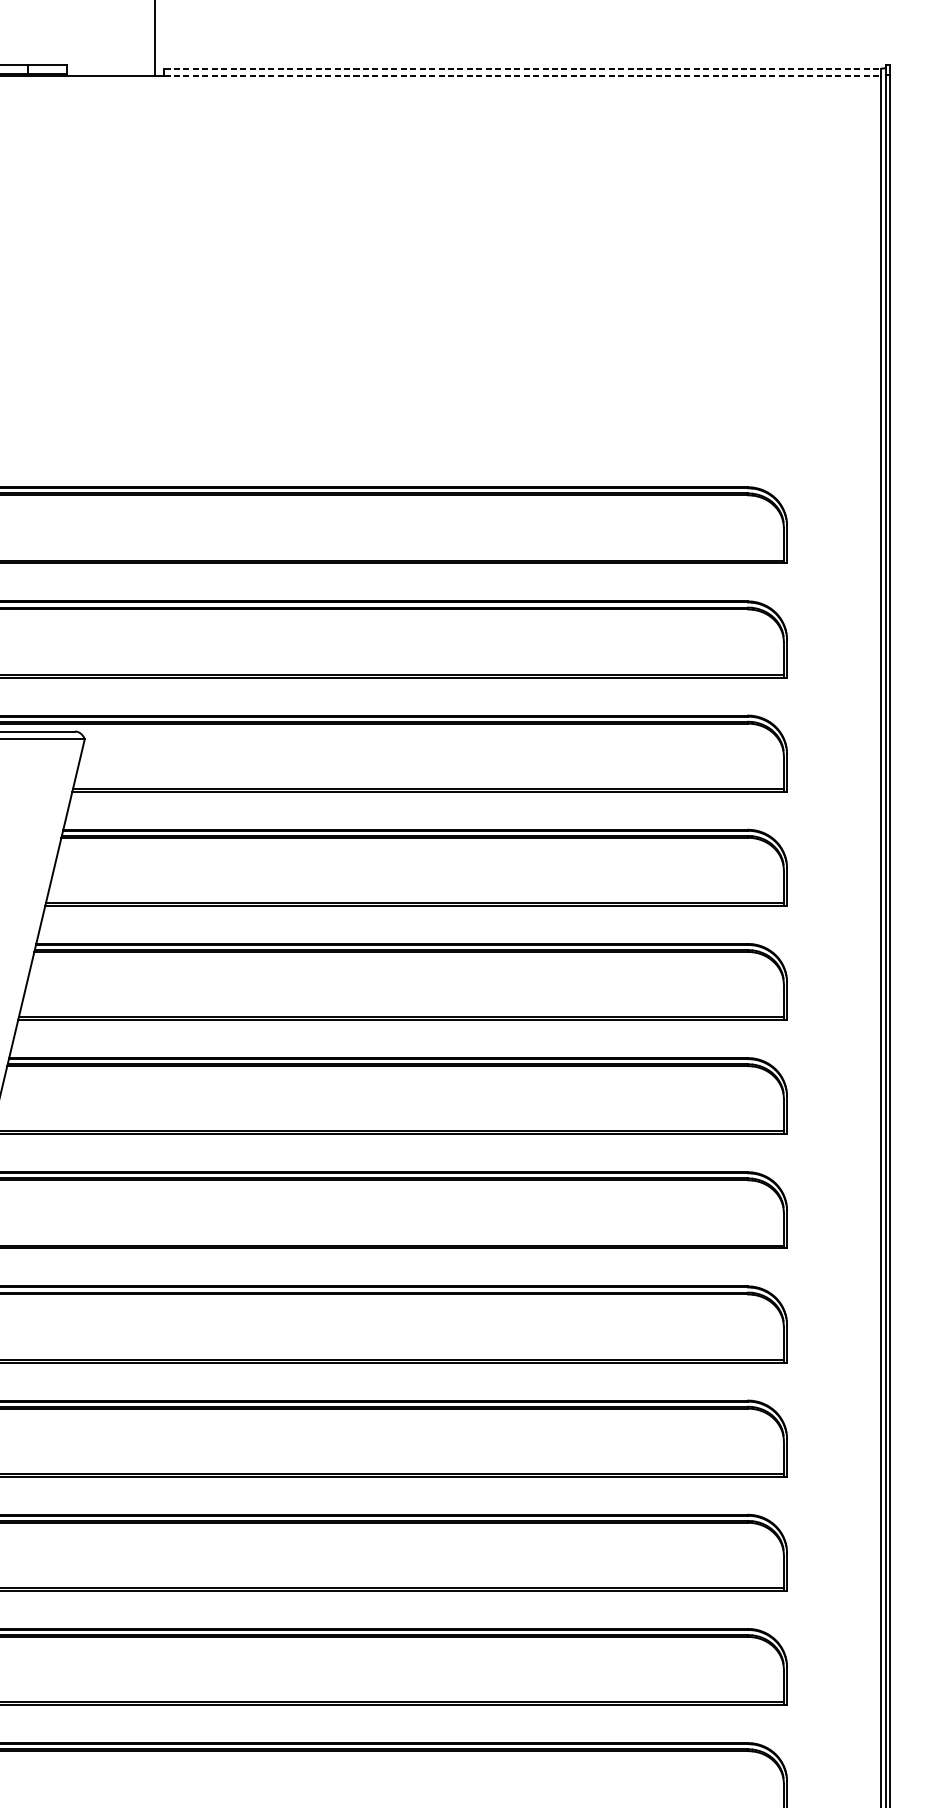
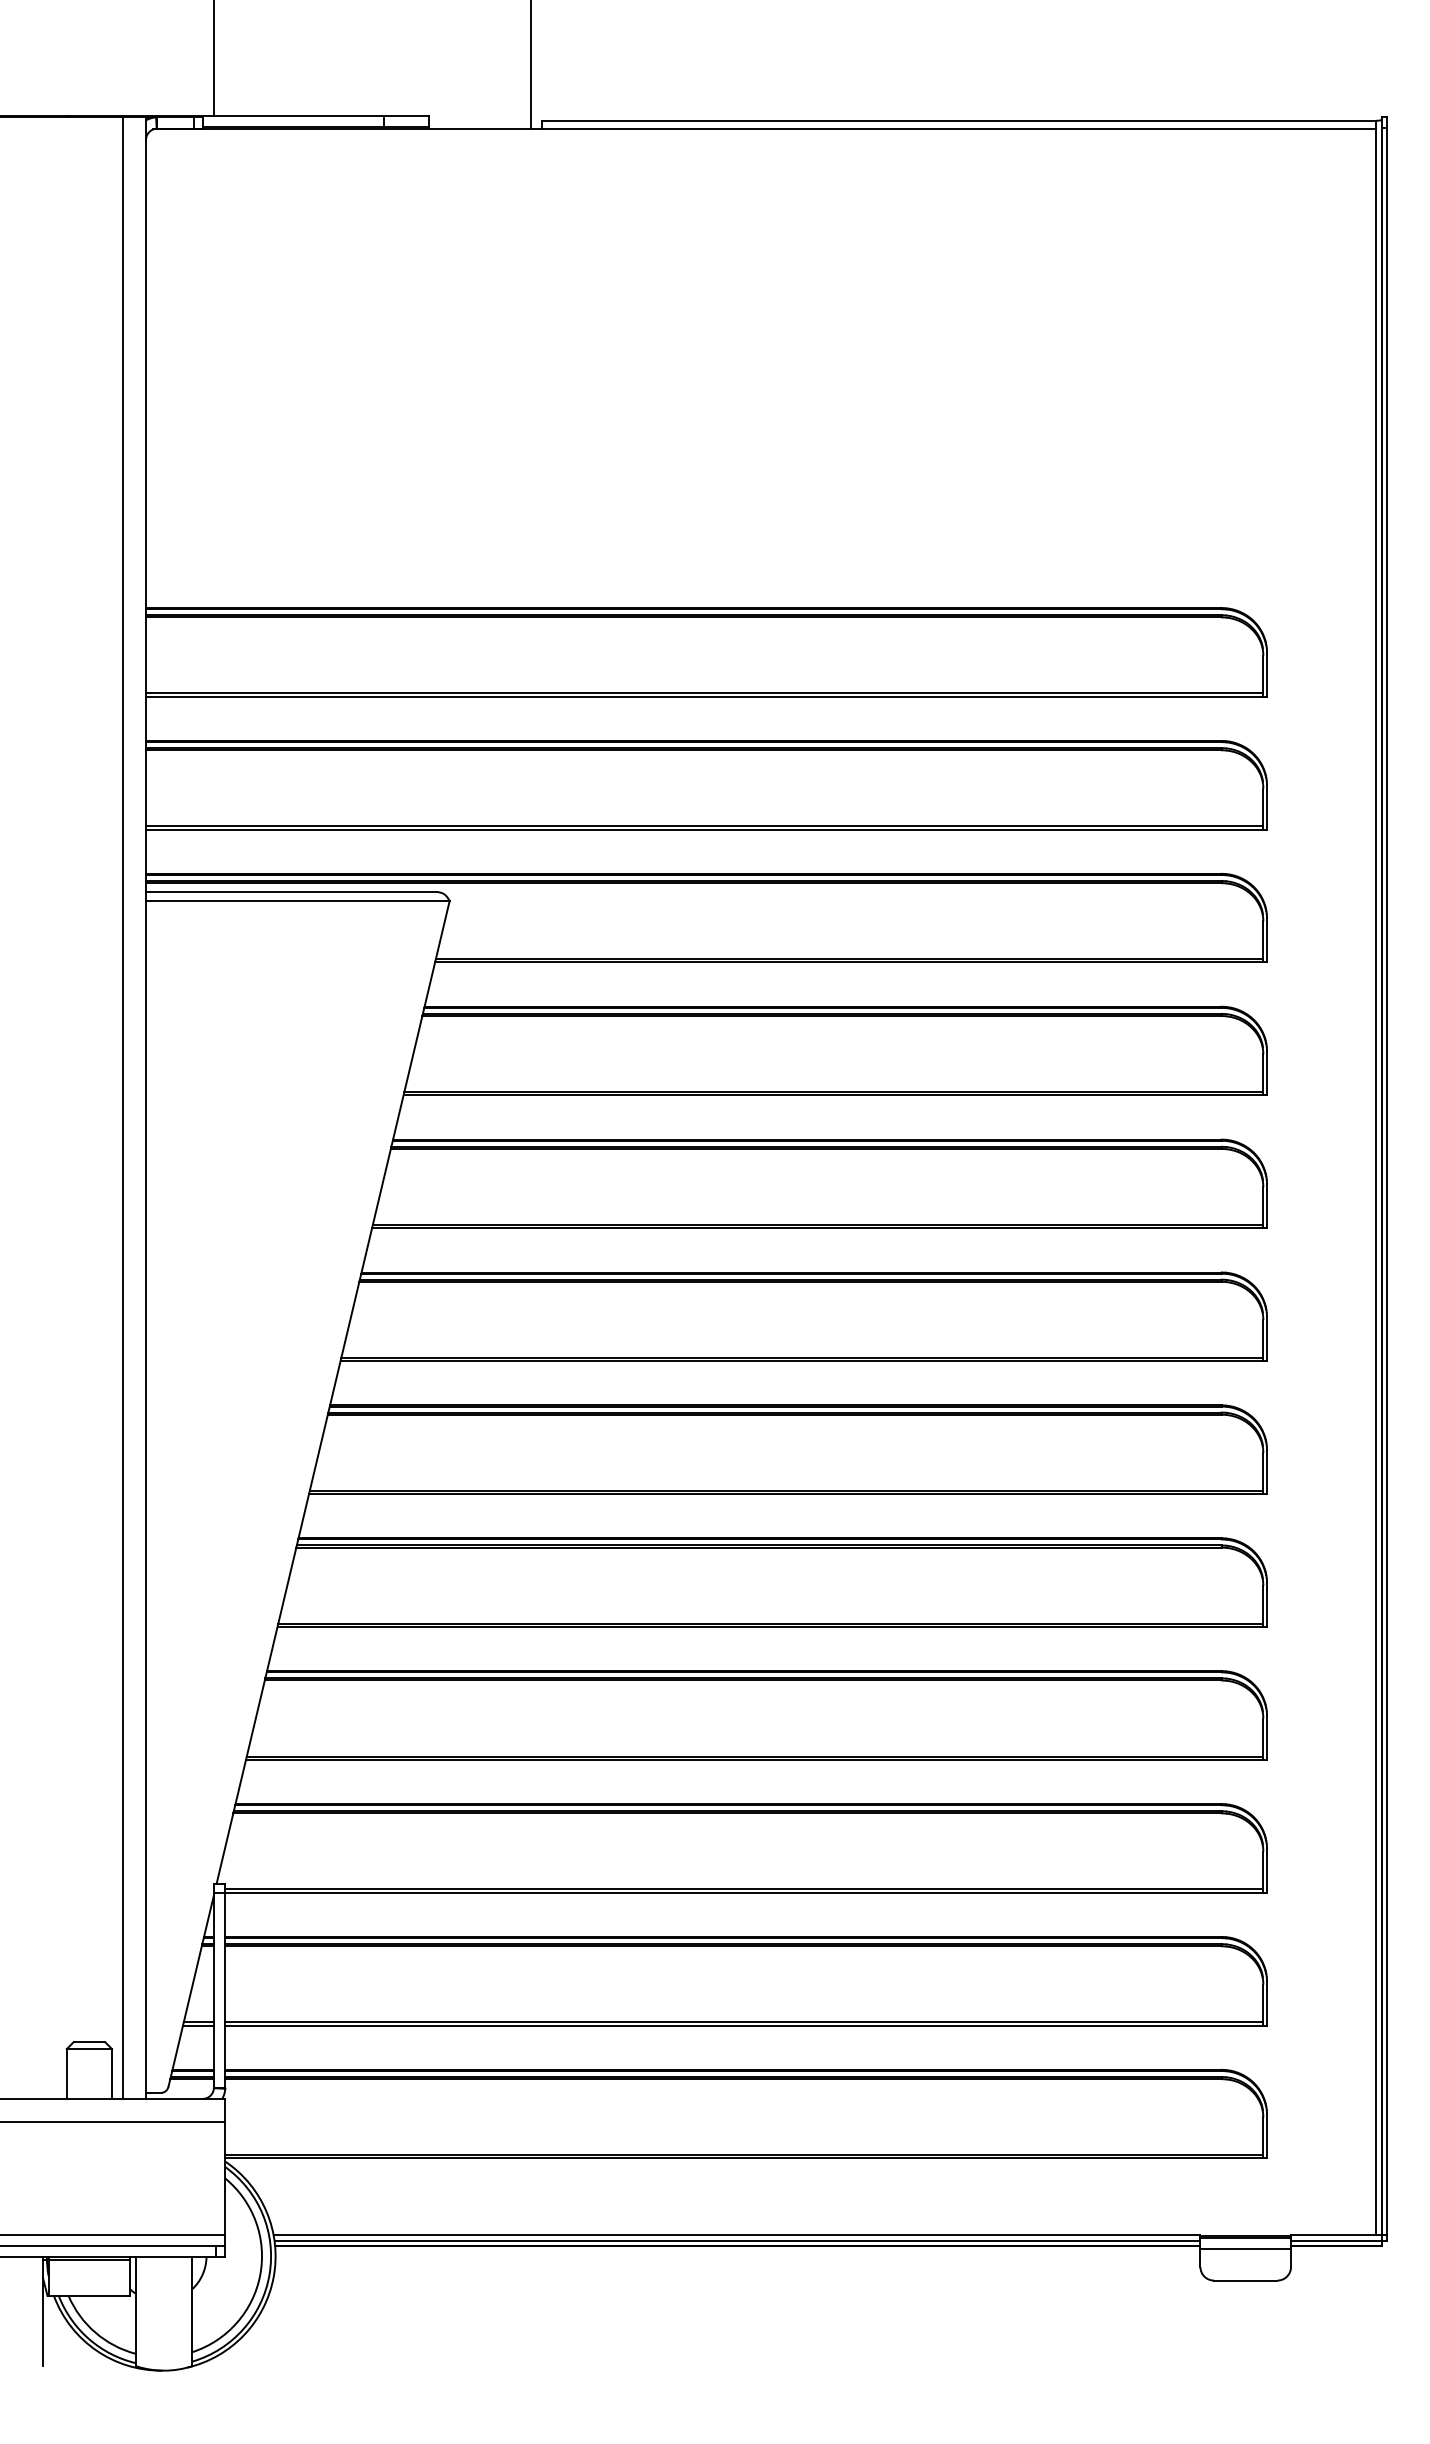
line: (522, 68) -> (959, 120), dashed -> solid
line: (522, 76) -> (959, 129), dashed -> solid

